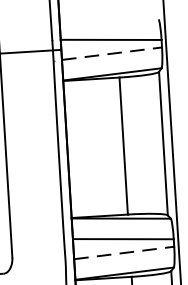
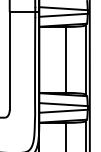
line: (112, 54) -> (63, 15), dashed -> solid
line: (124, 253) -> (63, 111), dashed -> solid

